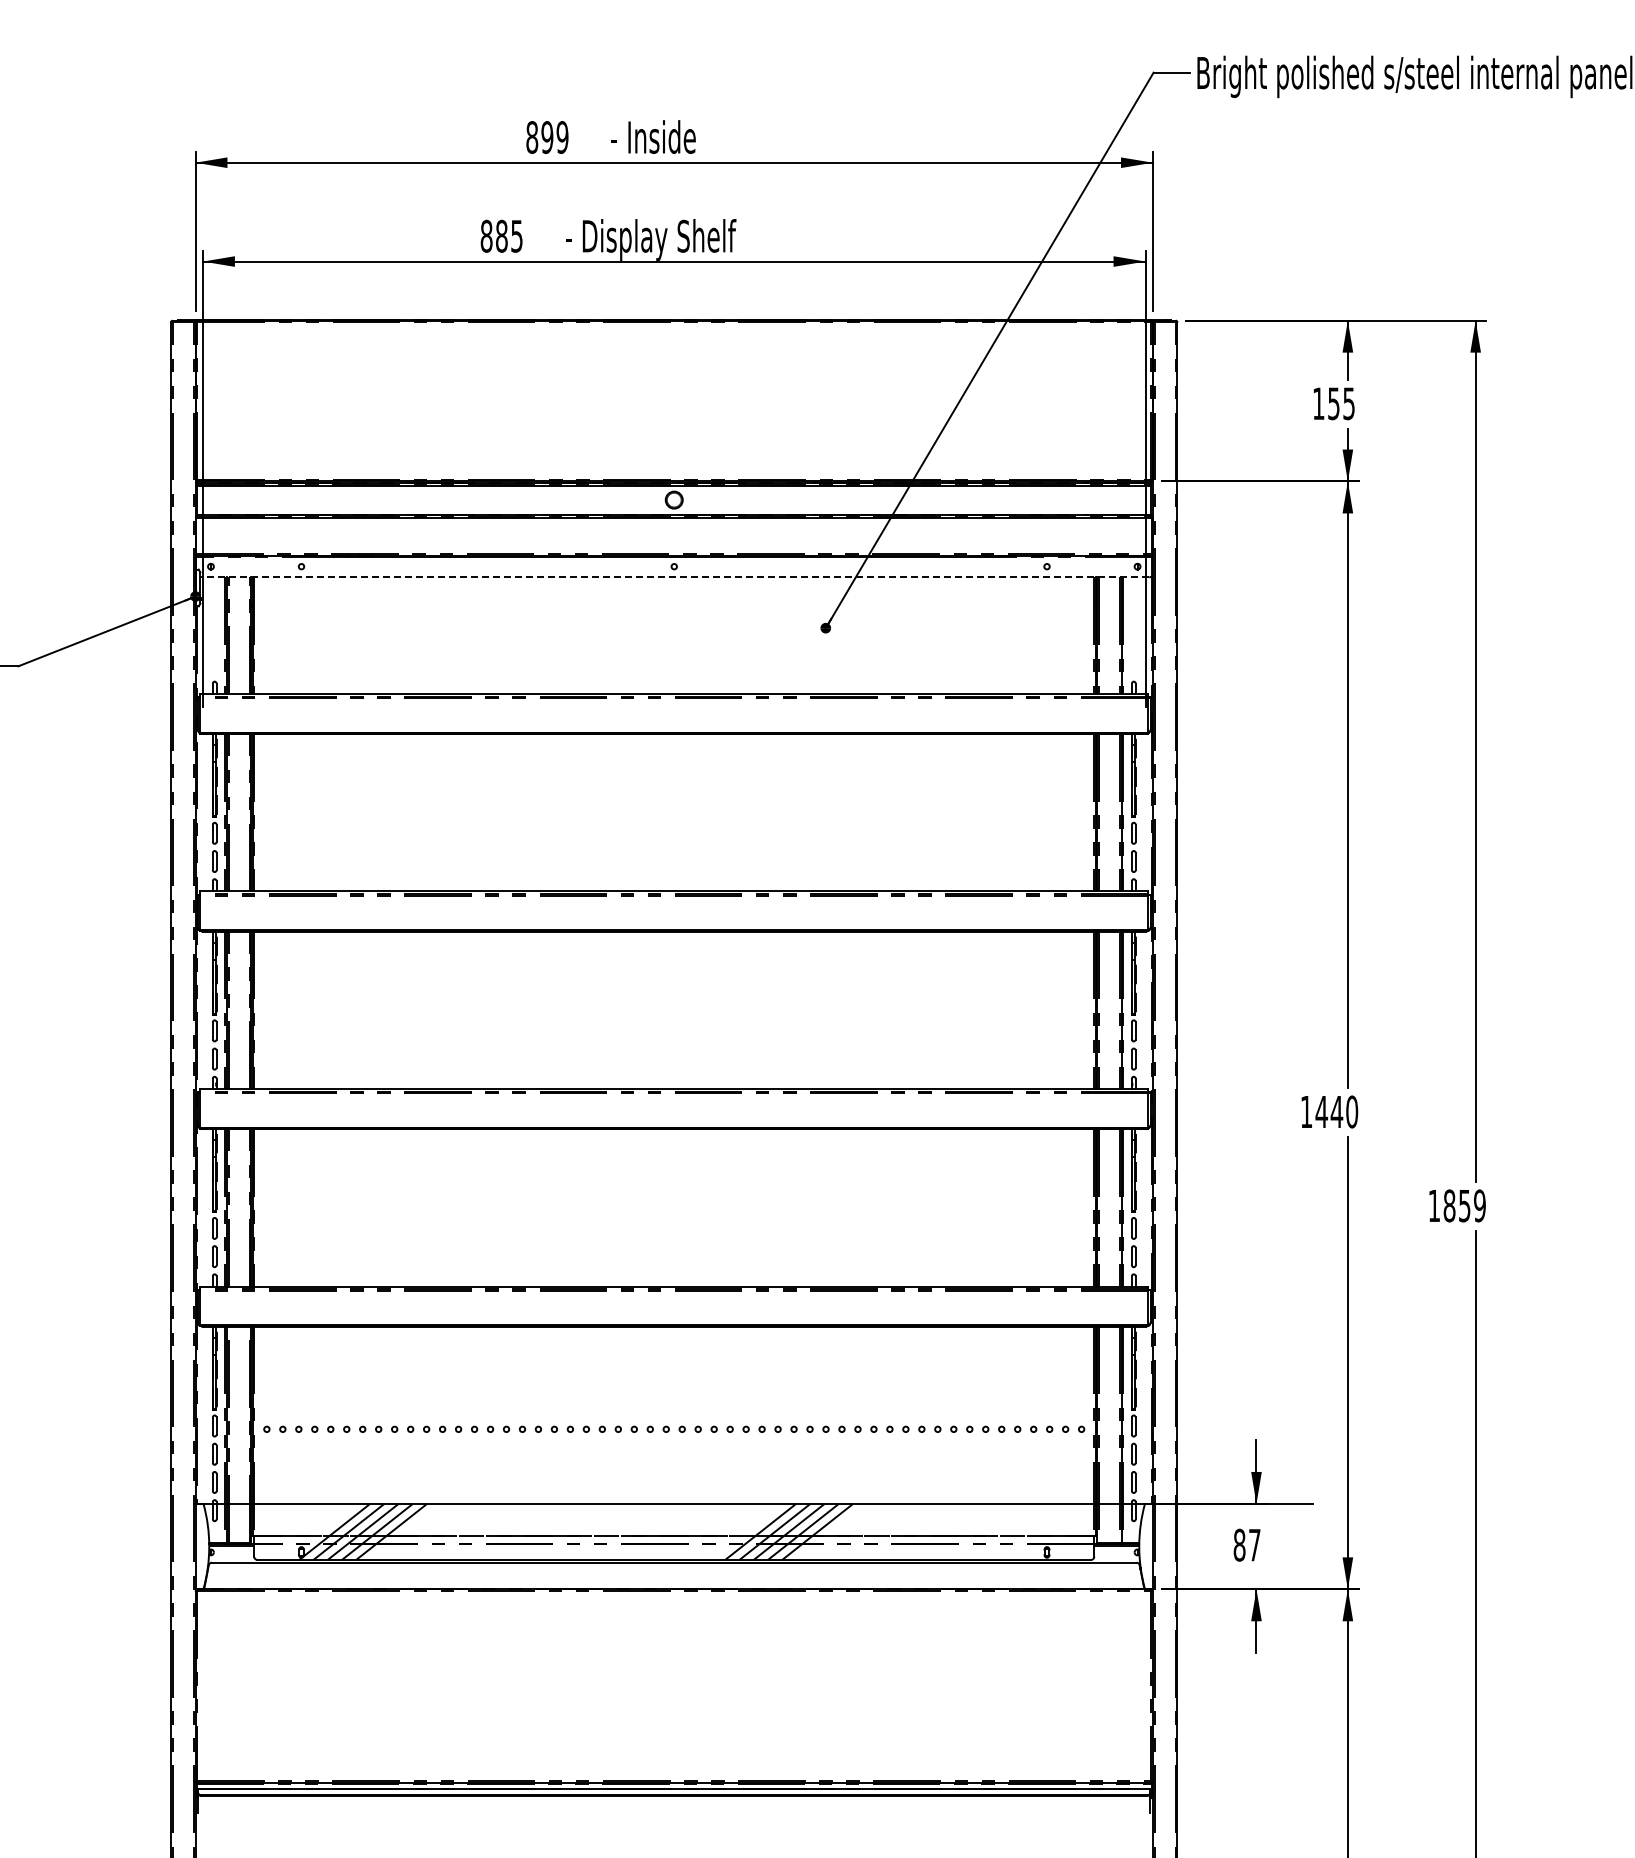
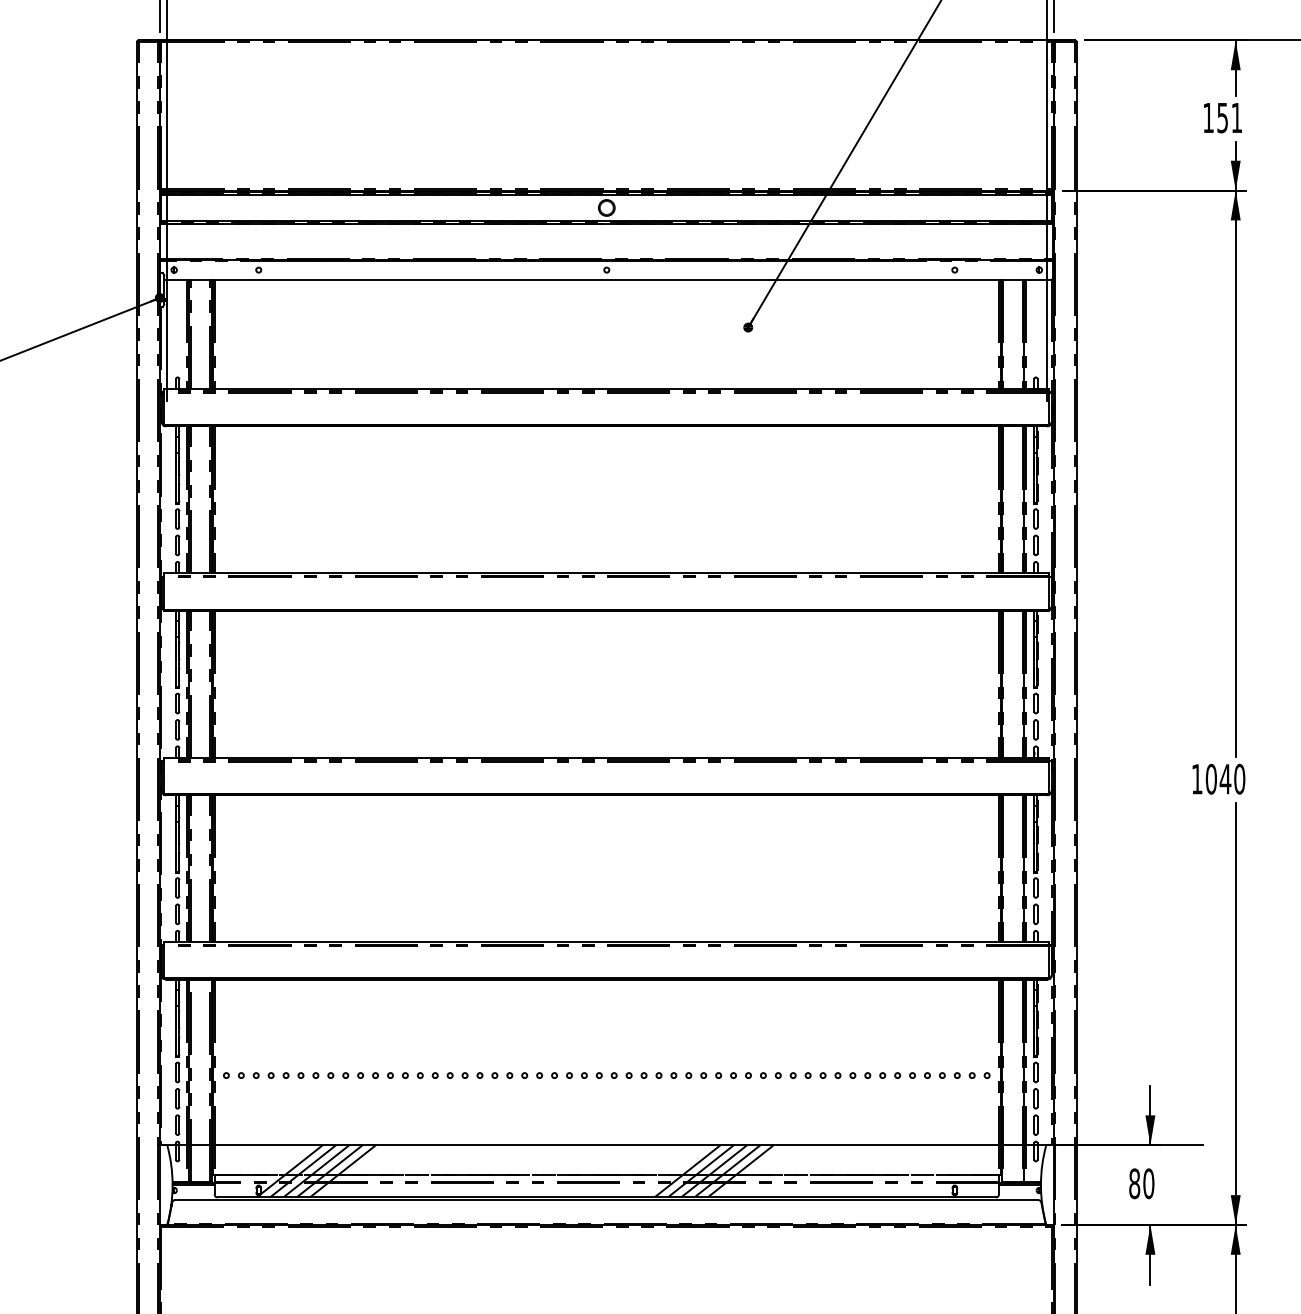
text: (1348, 403) -> (1236, 117), 155 -> 151
line: (674, 577) -> (607, 280), dashed -> solid
text: (1321, 1111) -> (1211, 778), 1440 -> 1040
text: (1254, 1544) -> (1148, 1183), 87 -> 80

